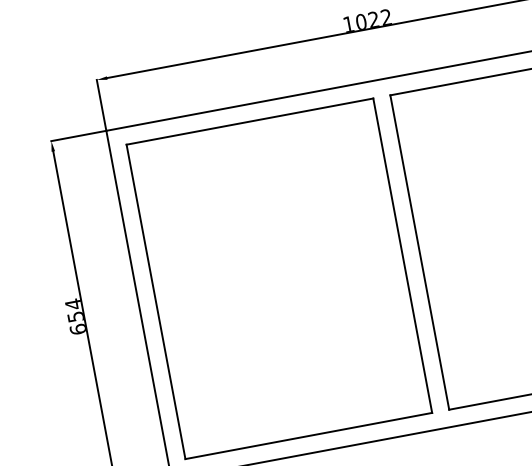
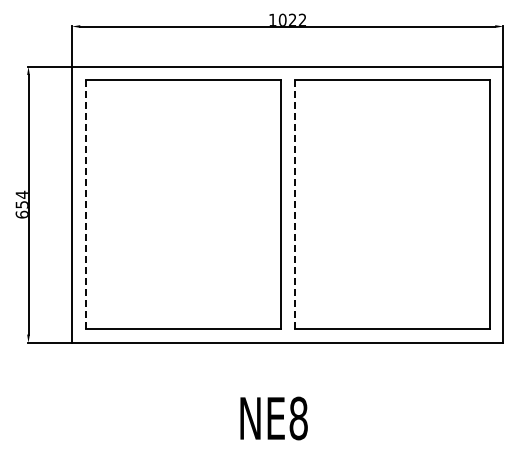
line: (419, 252) -> (294, 204), solid -> dashed
line: (155, 301) -> (85, 204), solid -> dashed

